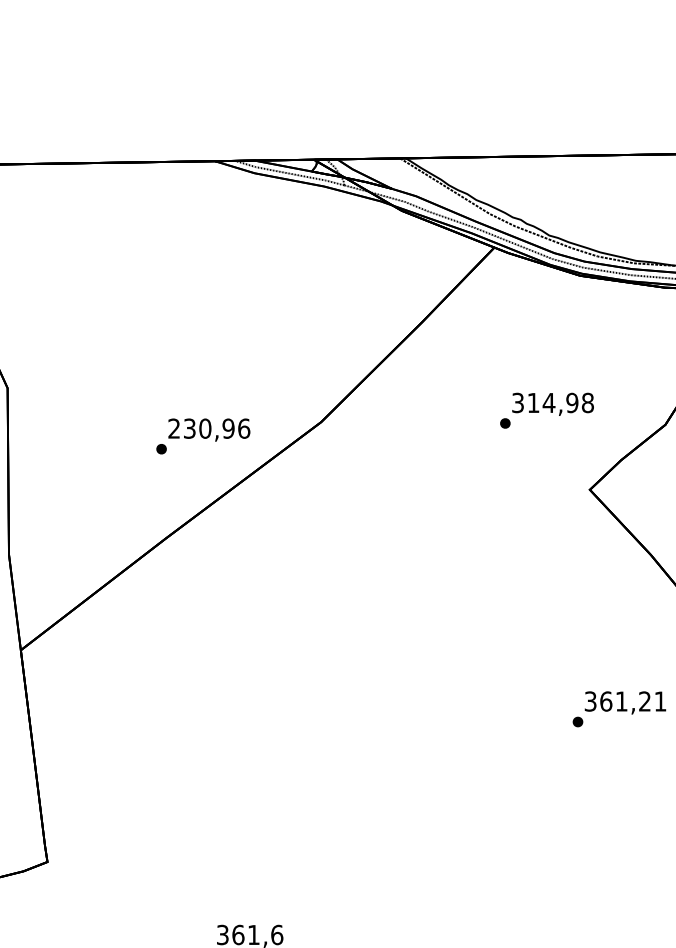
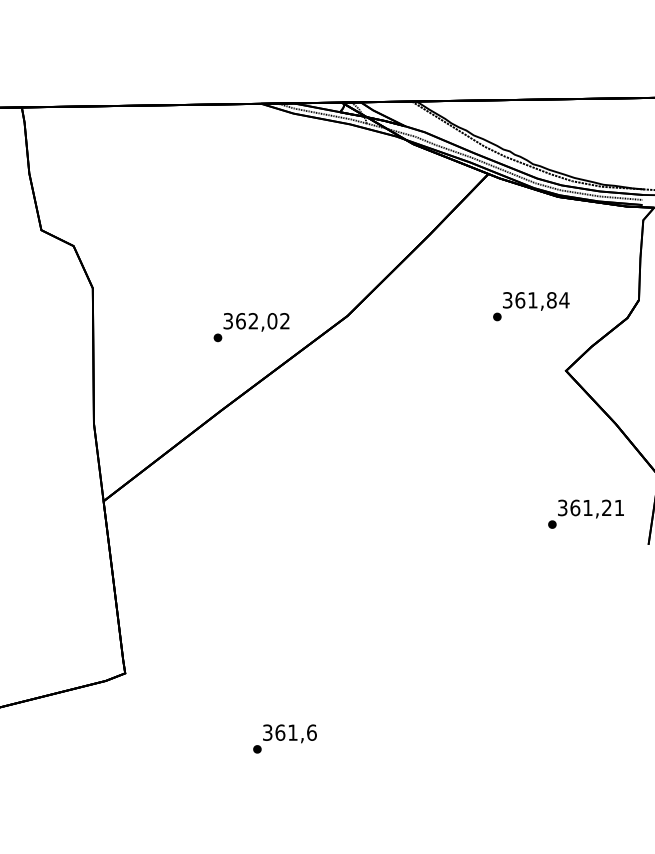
text: (560, 403) -> (542, 300), 314,98 -> 361,84
text: (209, 429) -> (256, 321), 230,96 -> 362,02
text: (618, 708) -> (585, 513), moved

